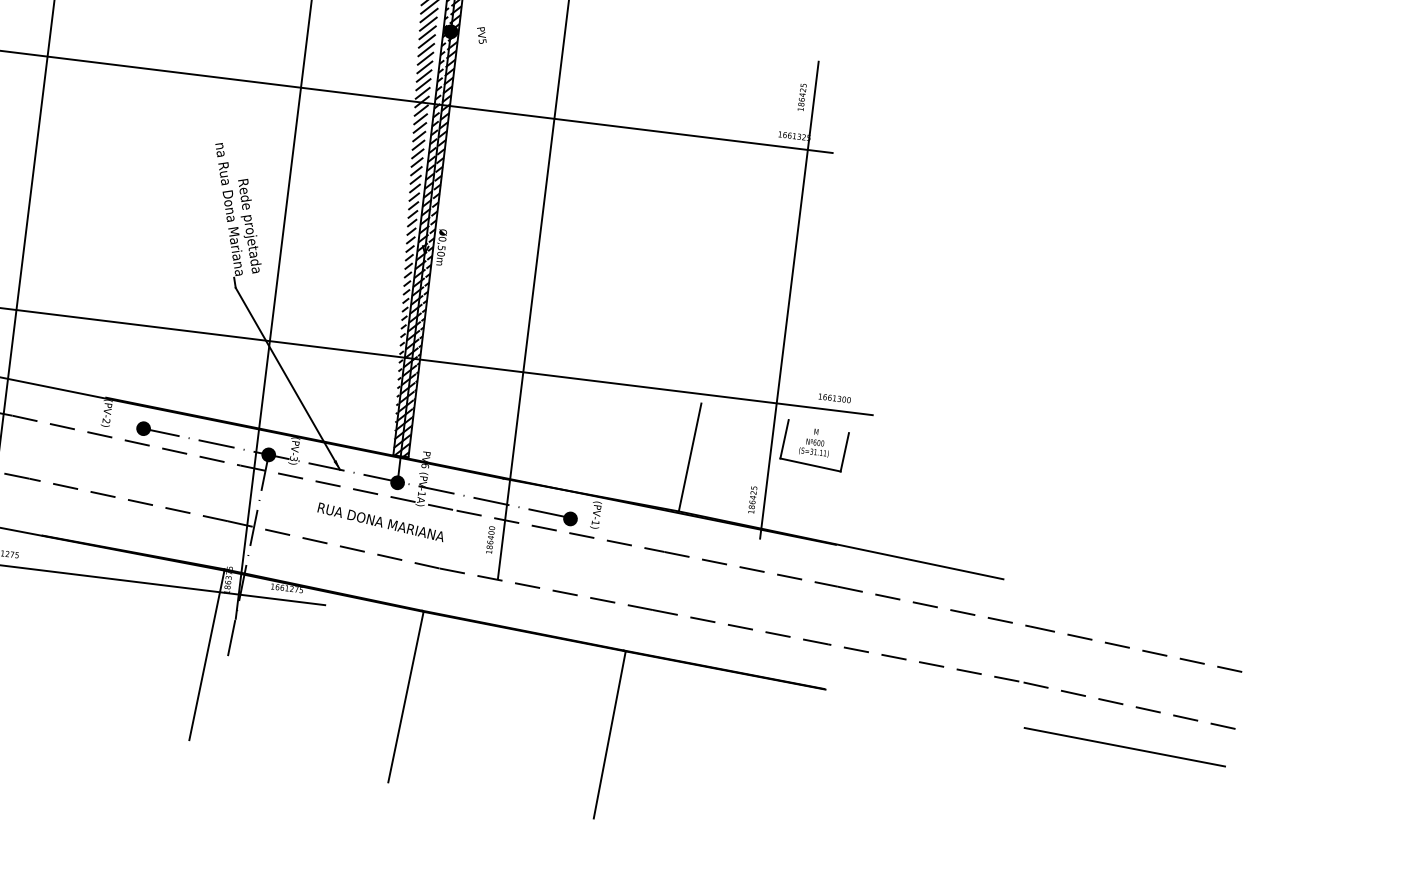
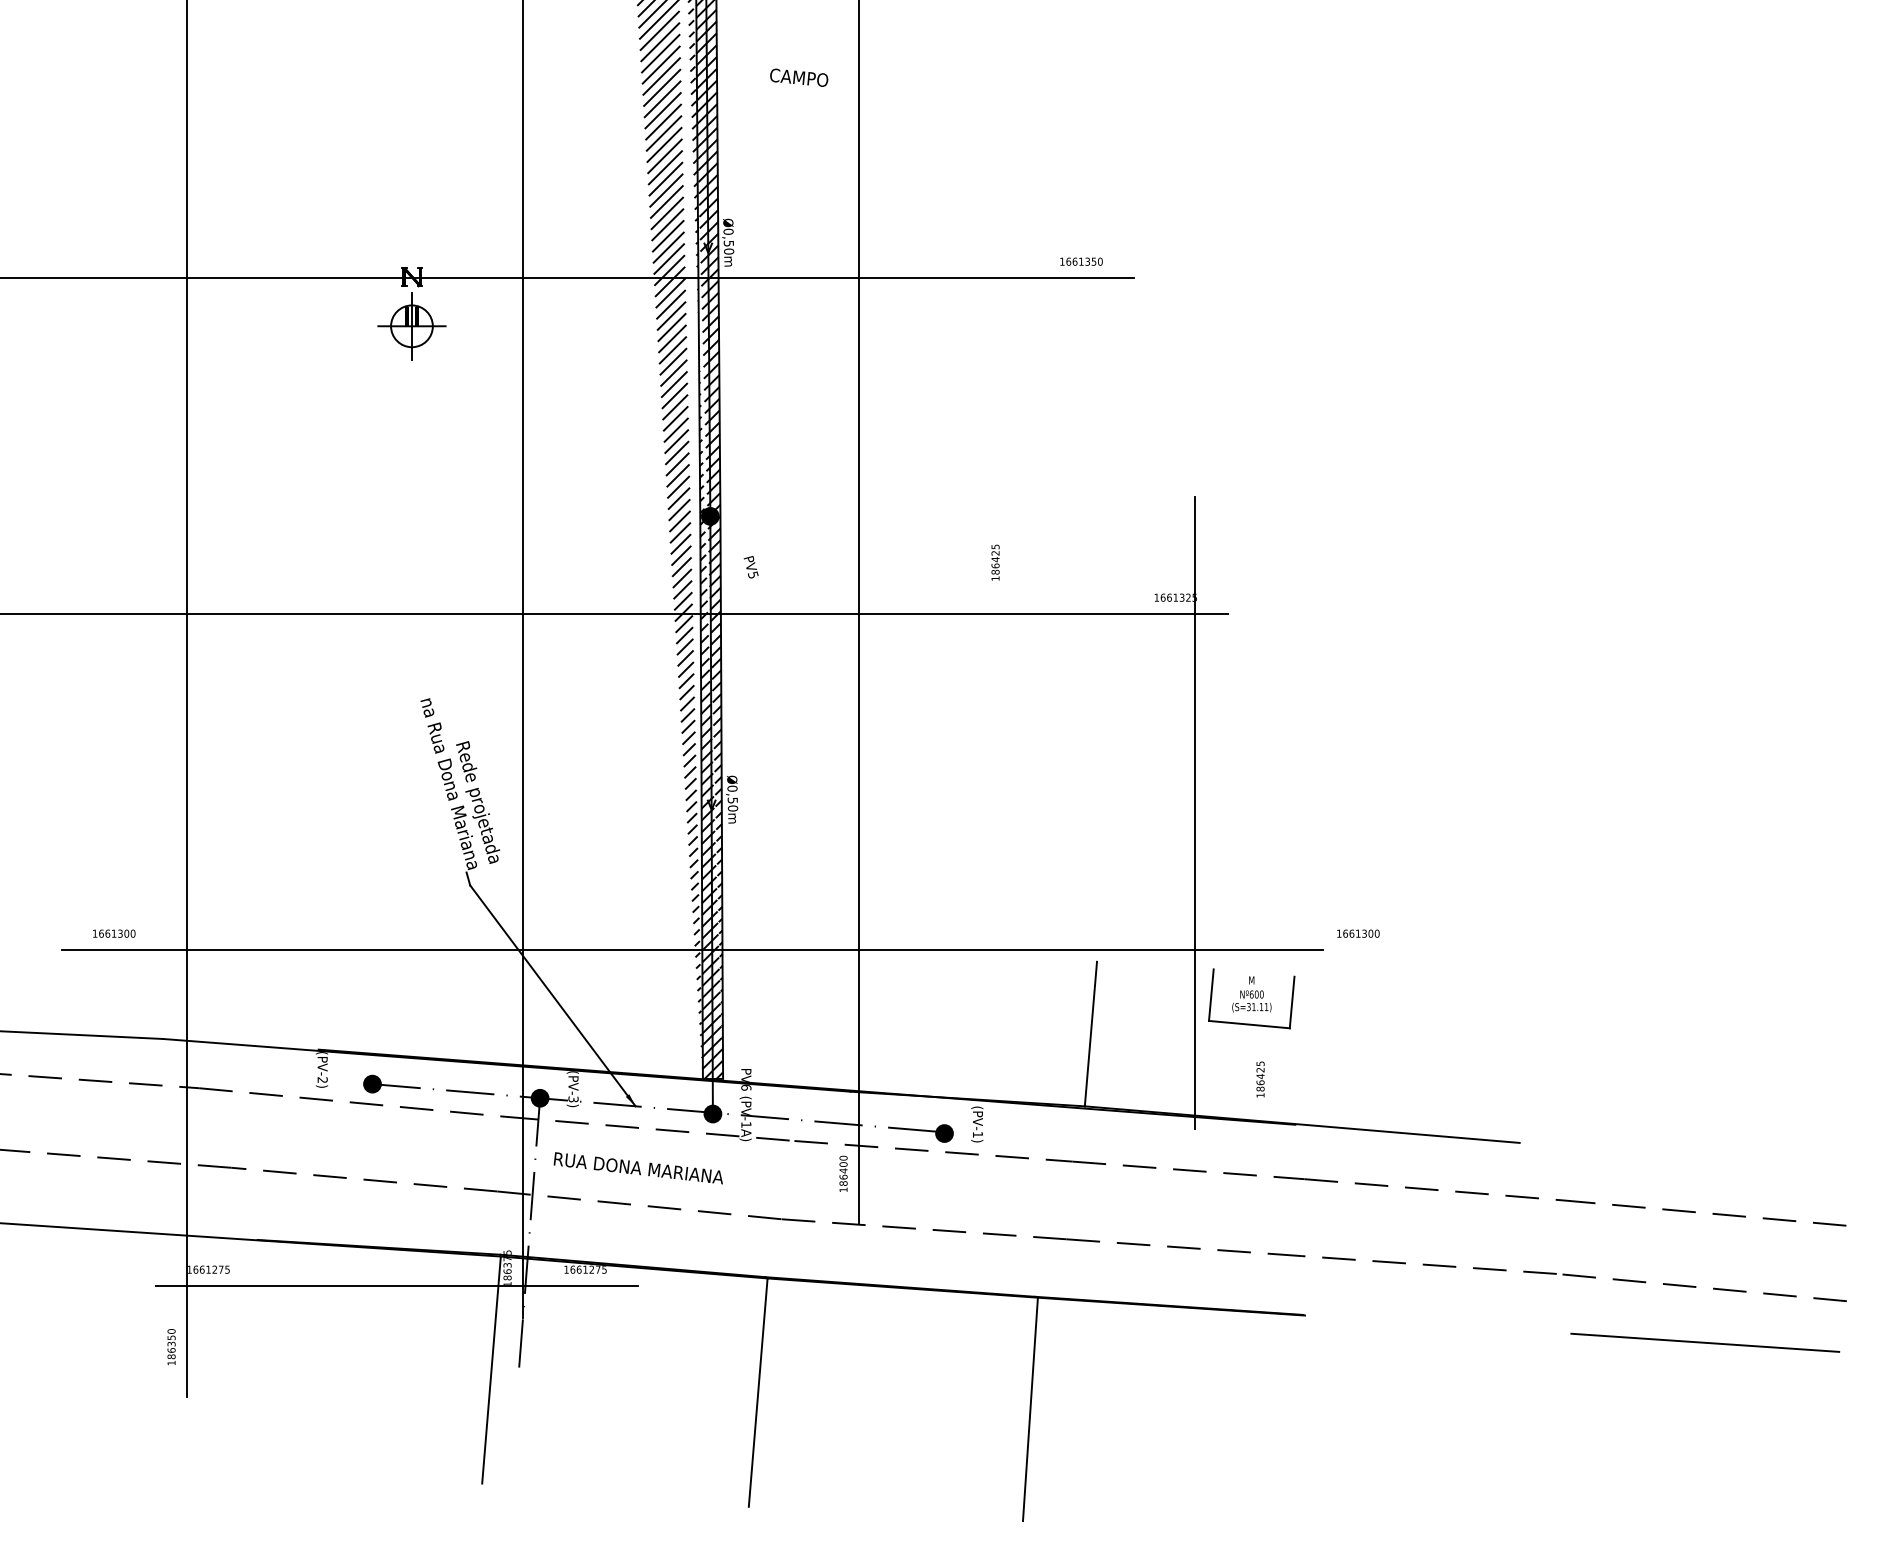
text: (481, 35) -> (750, 567), moved
text: (802, 97) -> (995, 562), moved
text: (834, 398) -> (1358, 933), moved
text: (752, 499) -> (1260, 1079), moved
text: (380, 522) -> (637, 1168), moved

